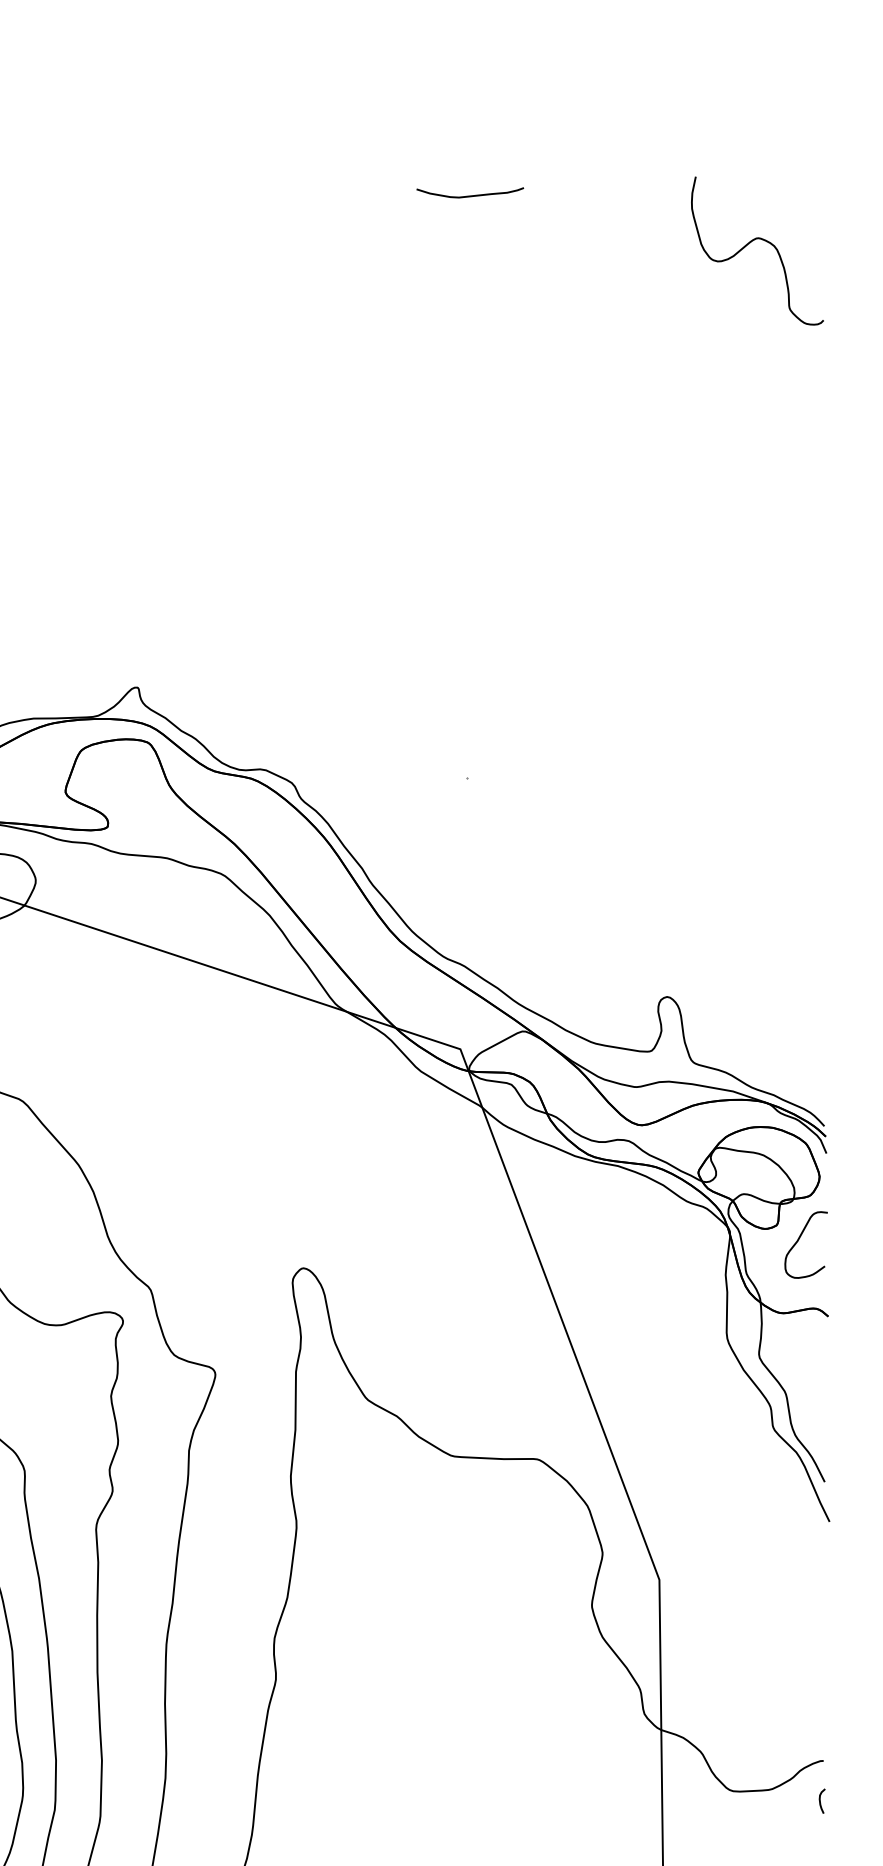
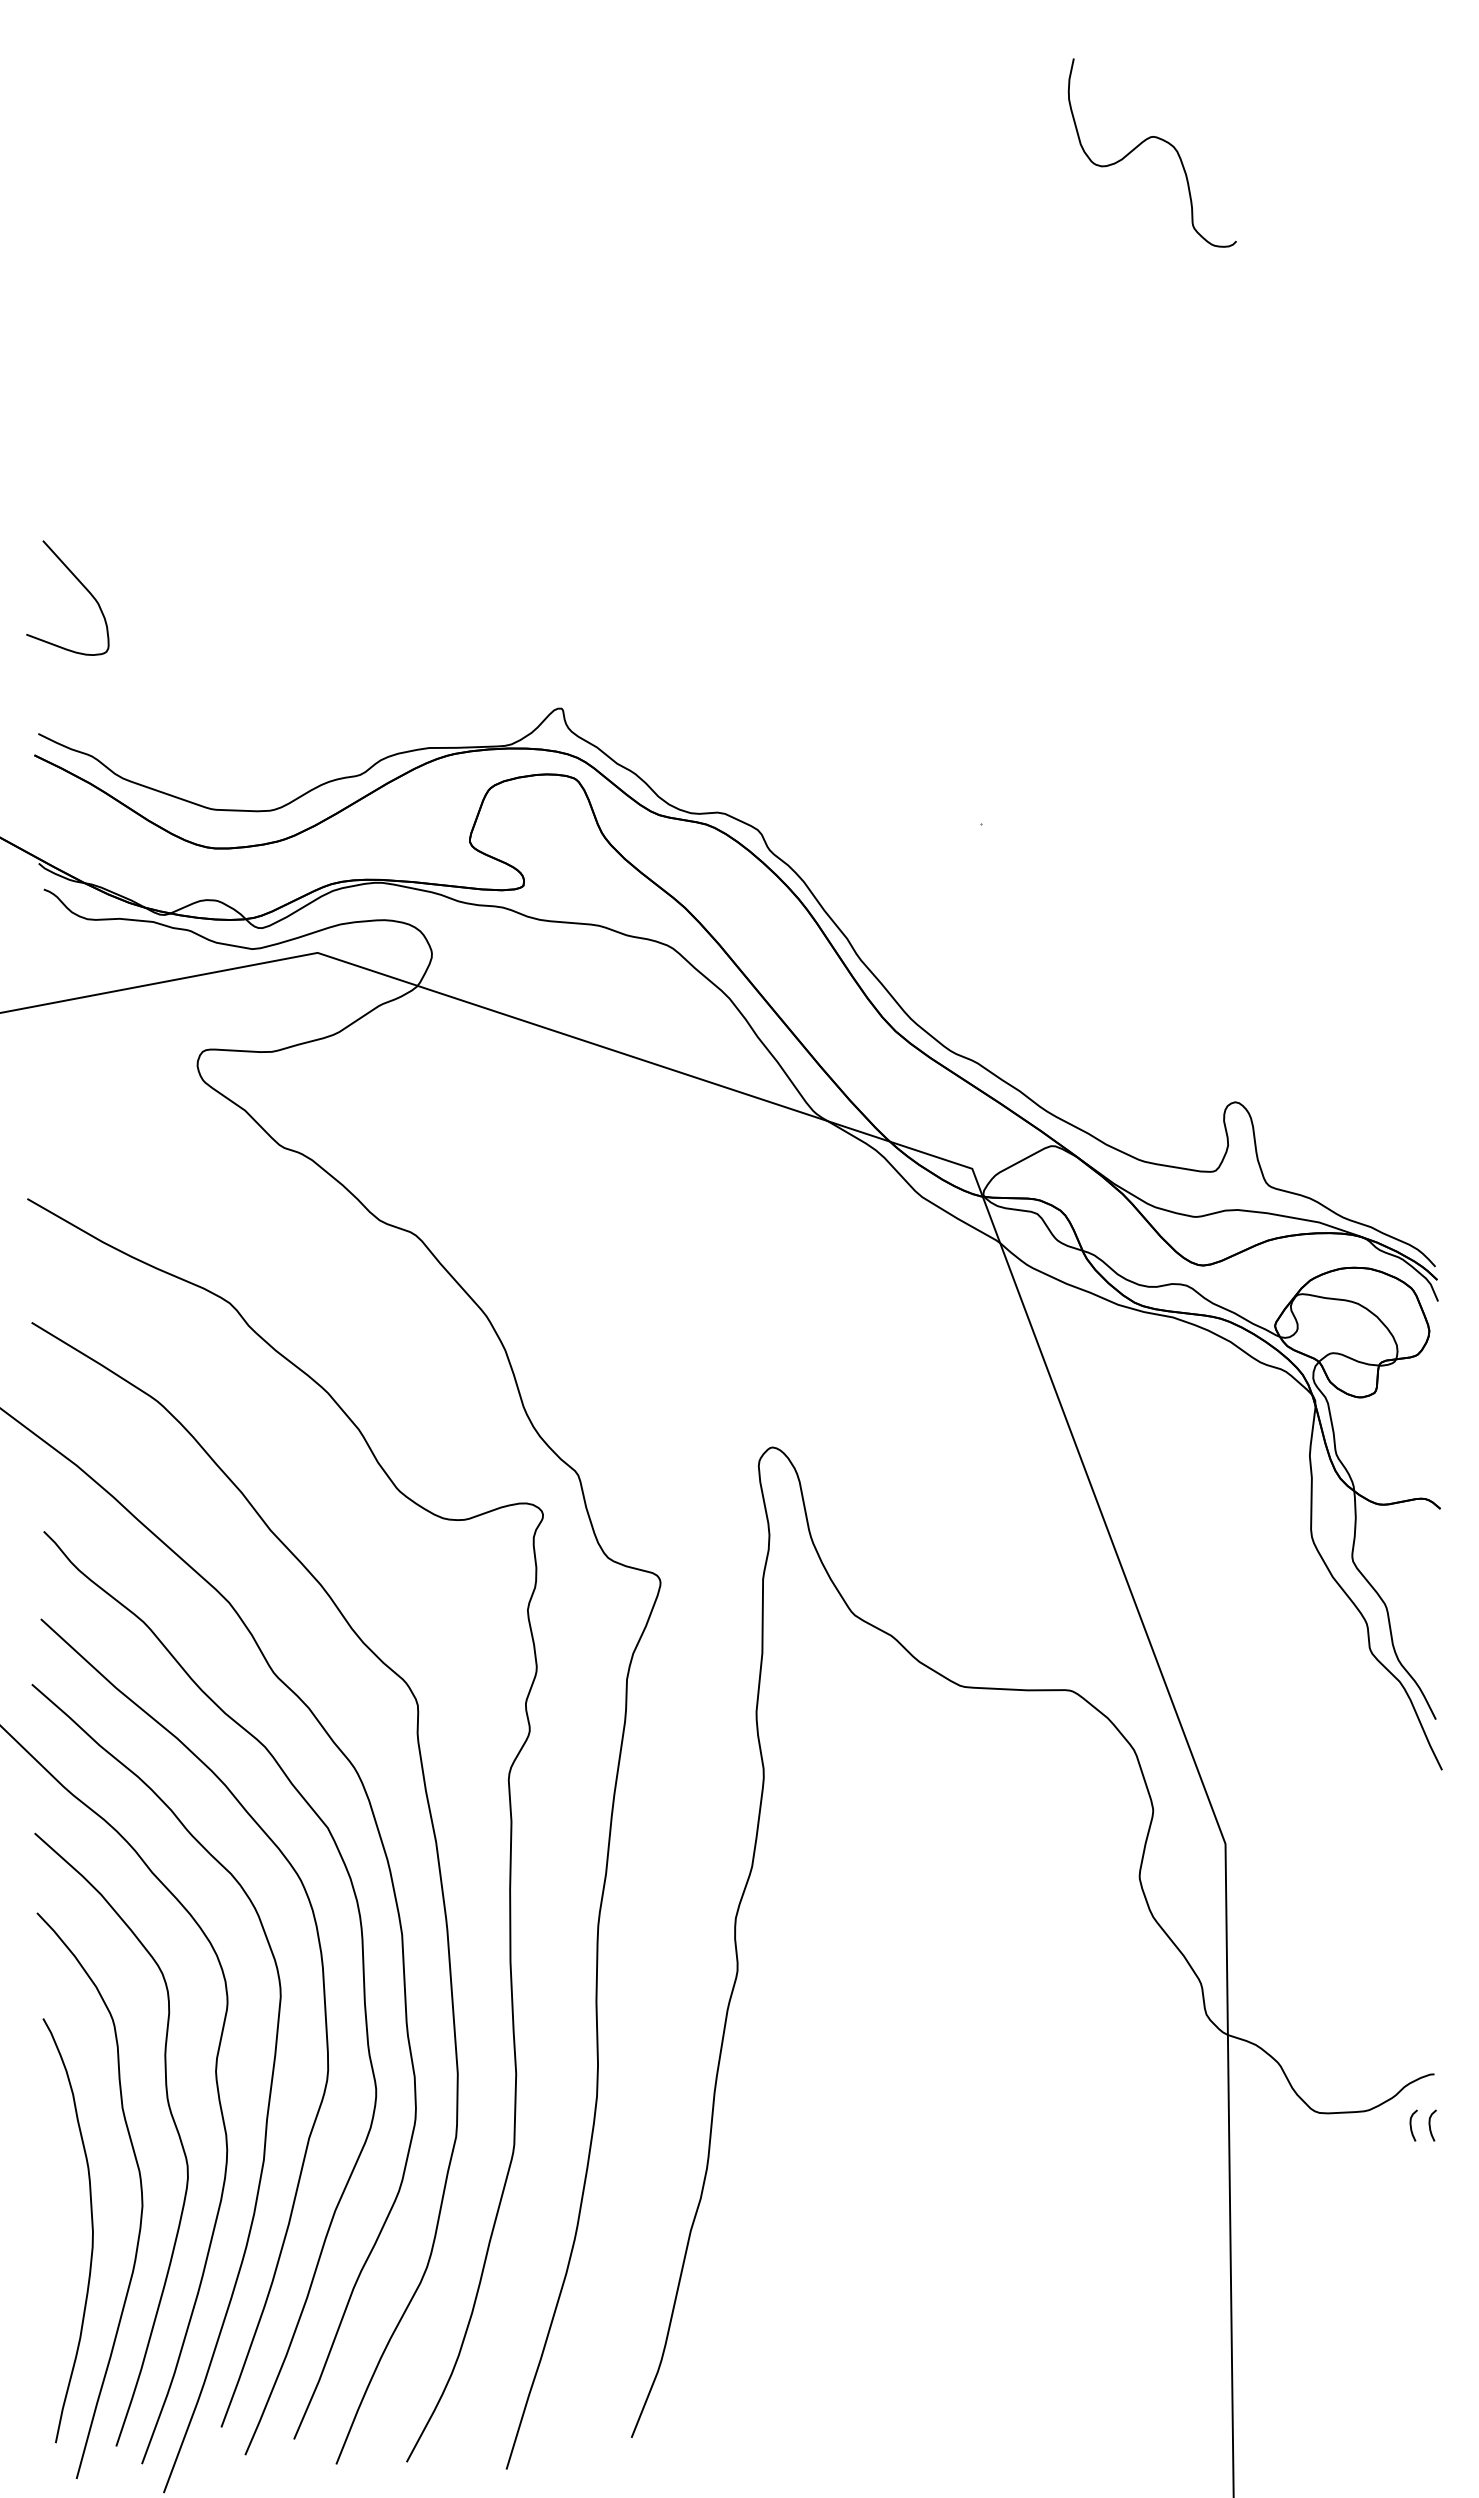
curve: (470, 195) -> (984, 82), removed
curve: (752, 241) -> (1145, 141), moved
curve: (799, 1240) -> (1403, 1411), removed
curve: (805, 1801) -> (1411, 2125), added

